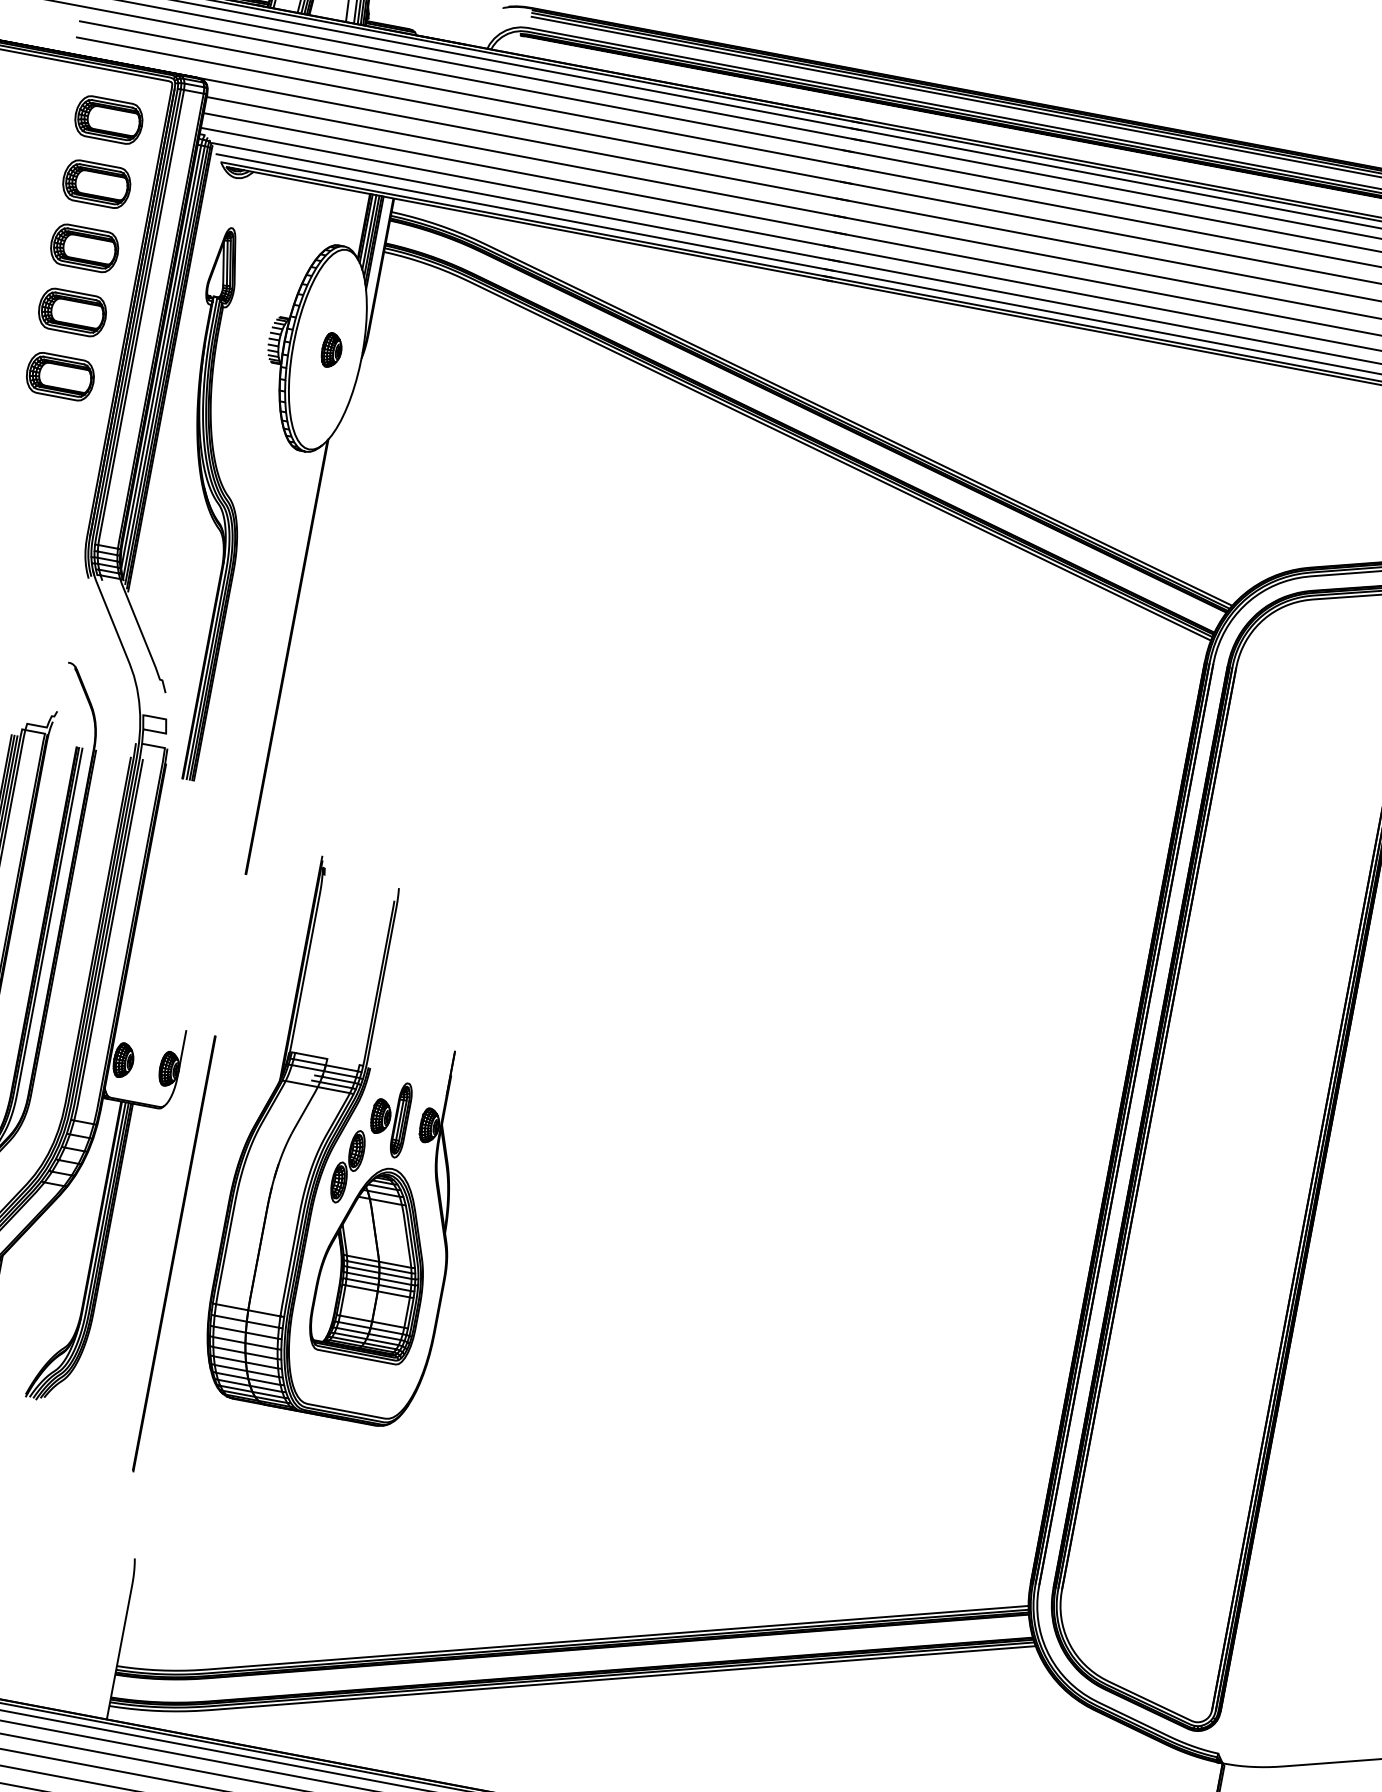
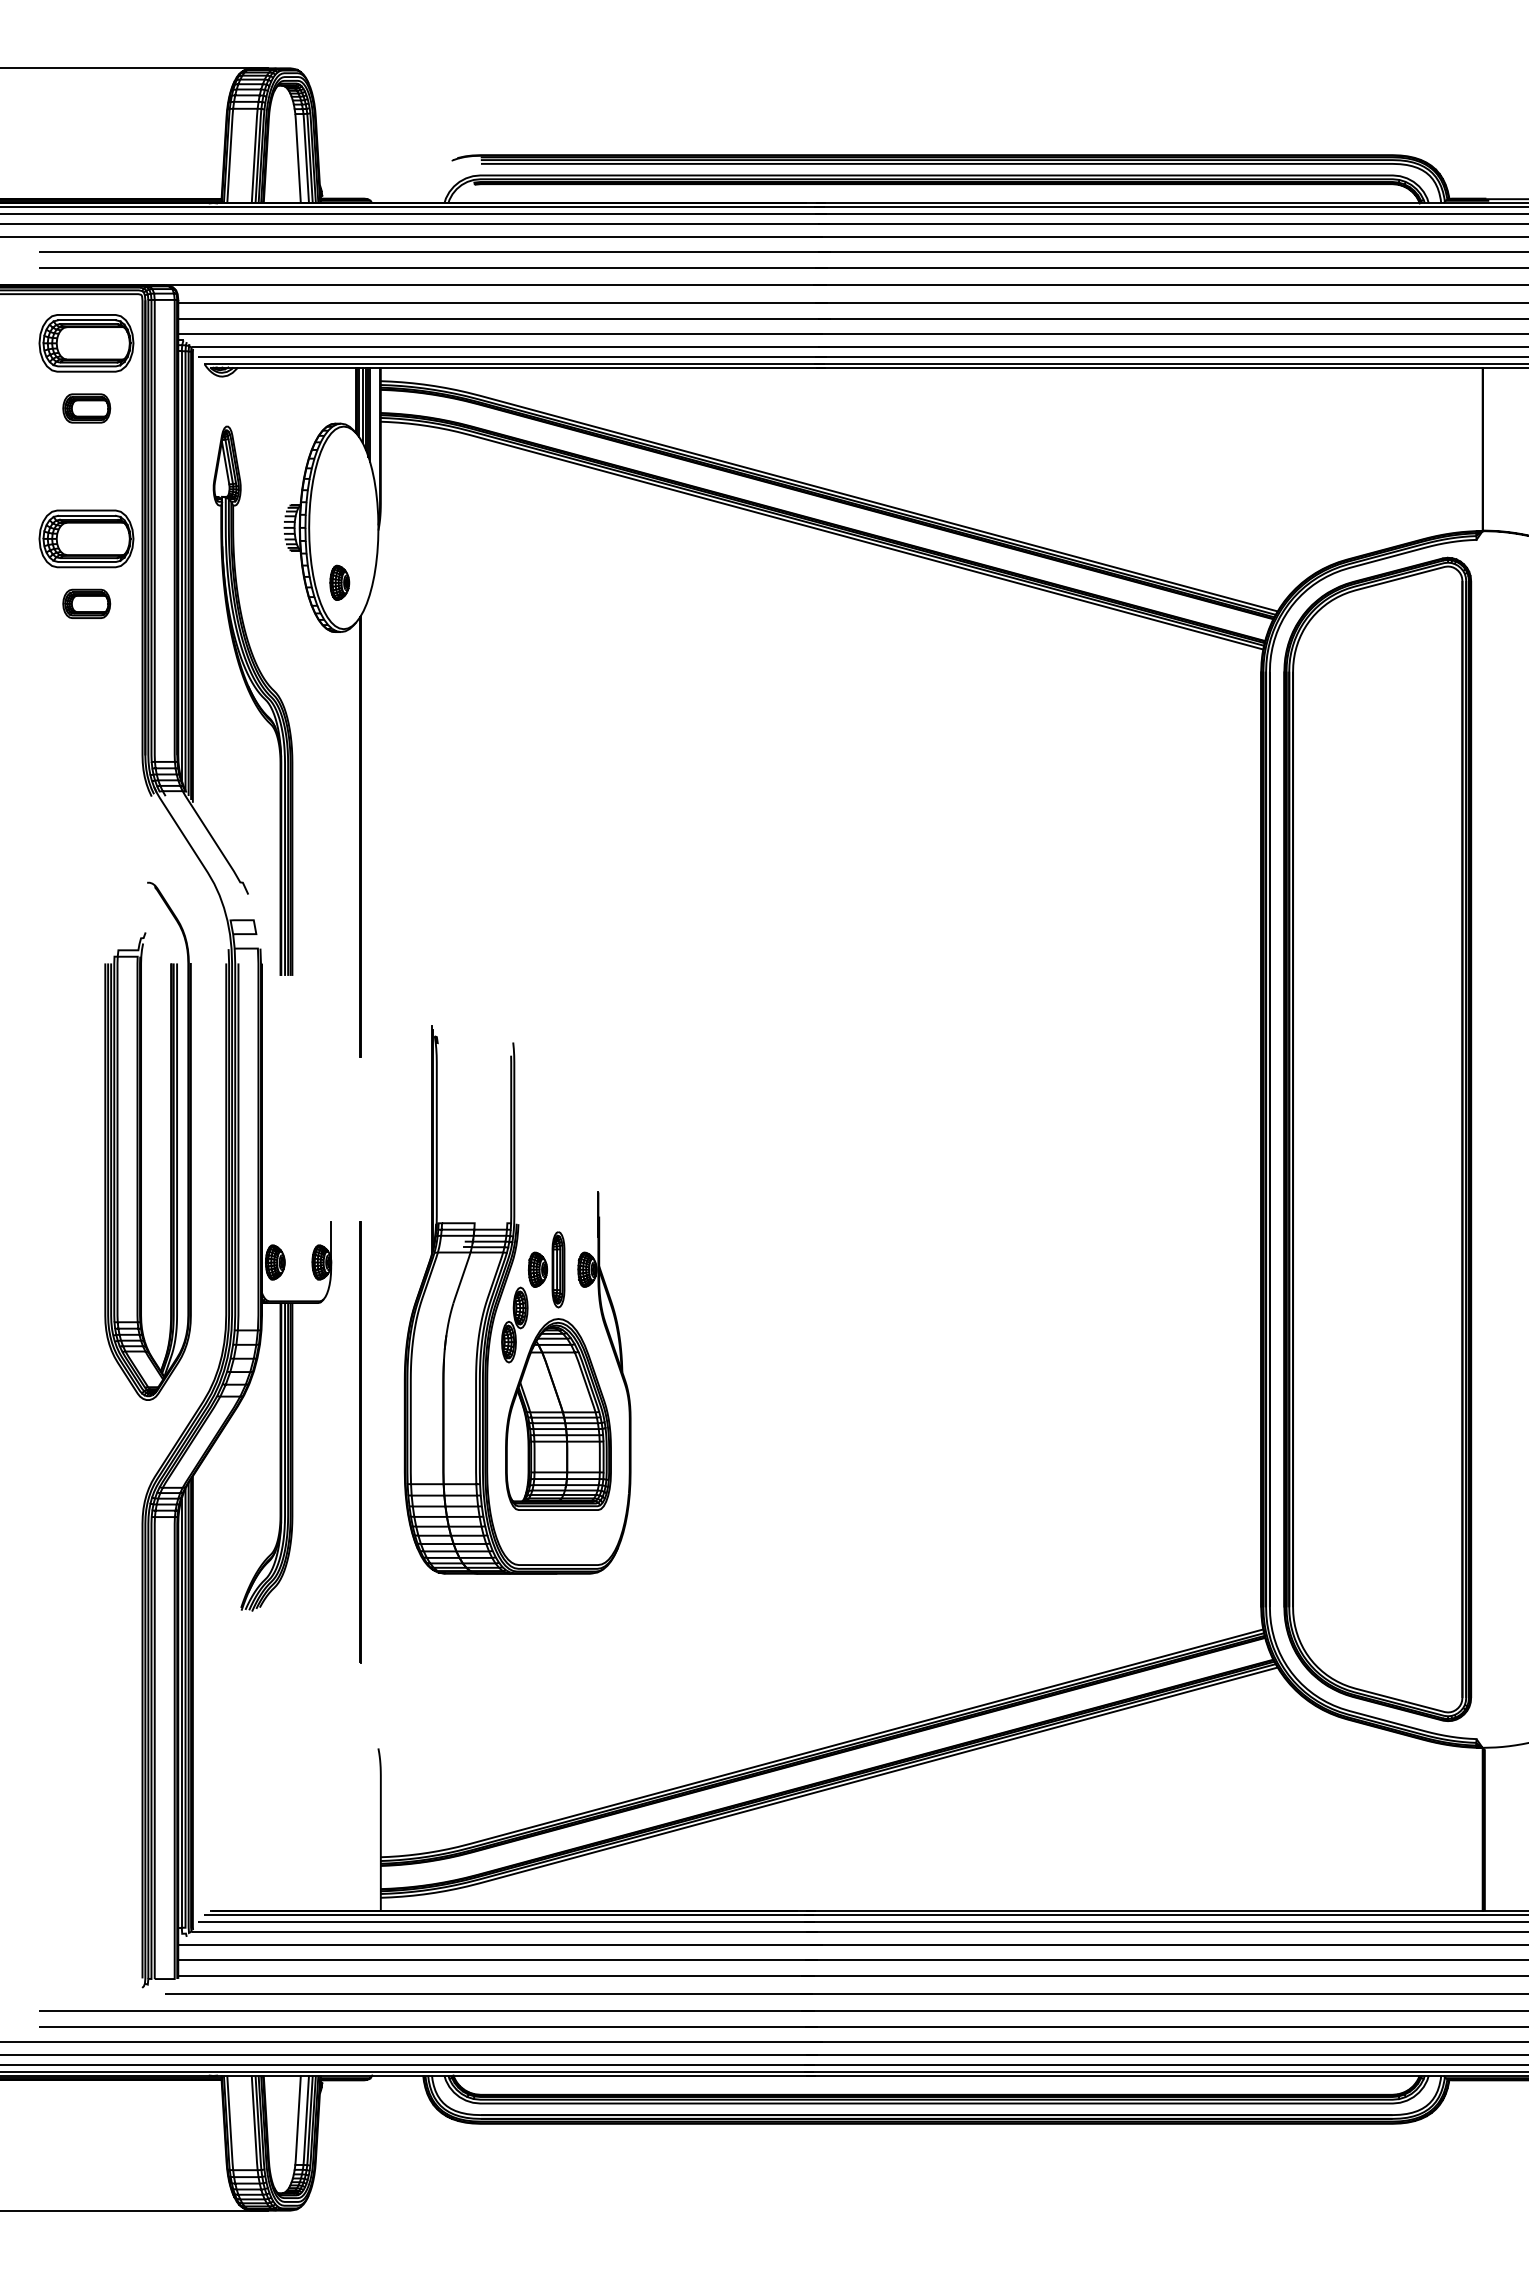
part: (108, 120) -> (86, 343), size x1.4
part: (96, 184) -> (86, 408), size x0.7
part: (84, 248) -> (86, 473), removed
part: (72, 312) -> (86, 538), size x1.4
part: (331, 349) -> (339, 582), moved
part: (60, 376) -> (86, 603), size x0.7

